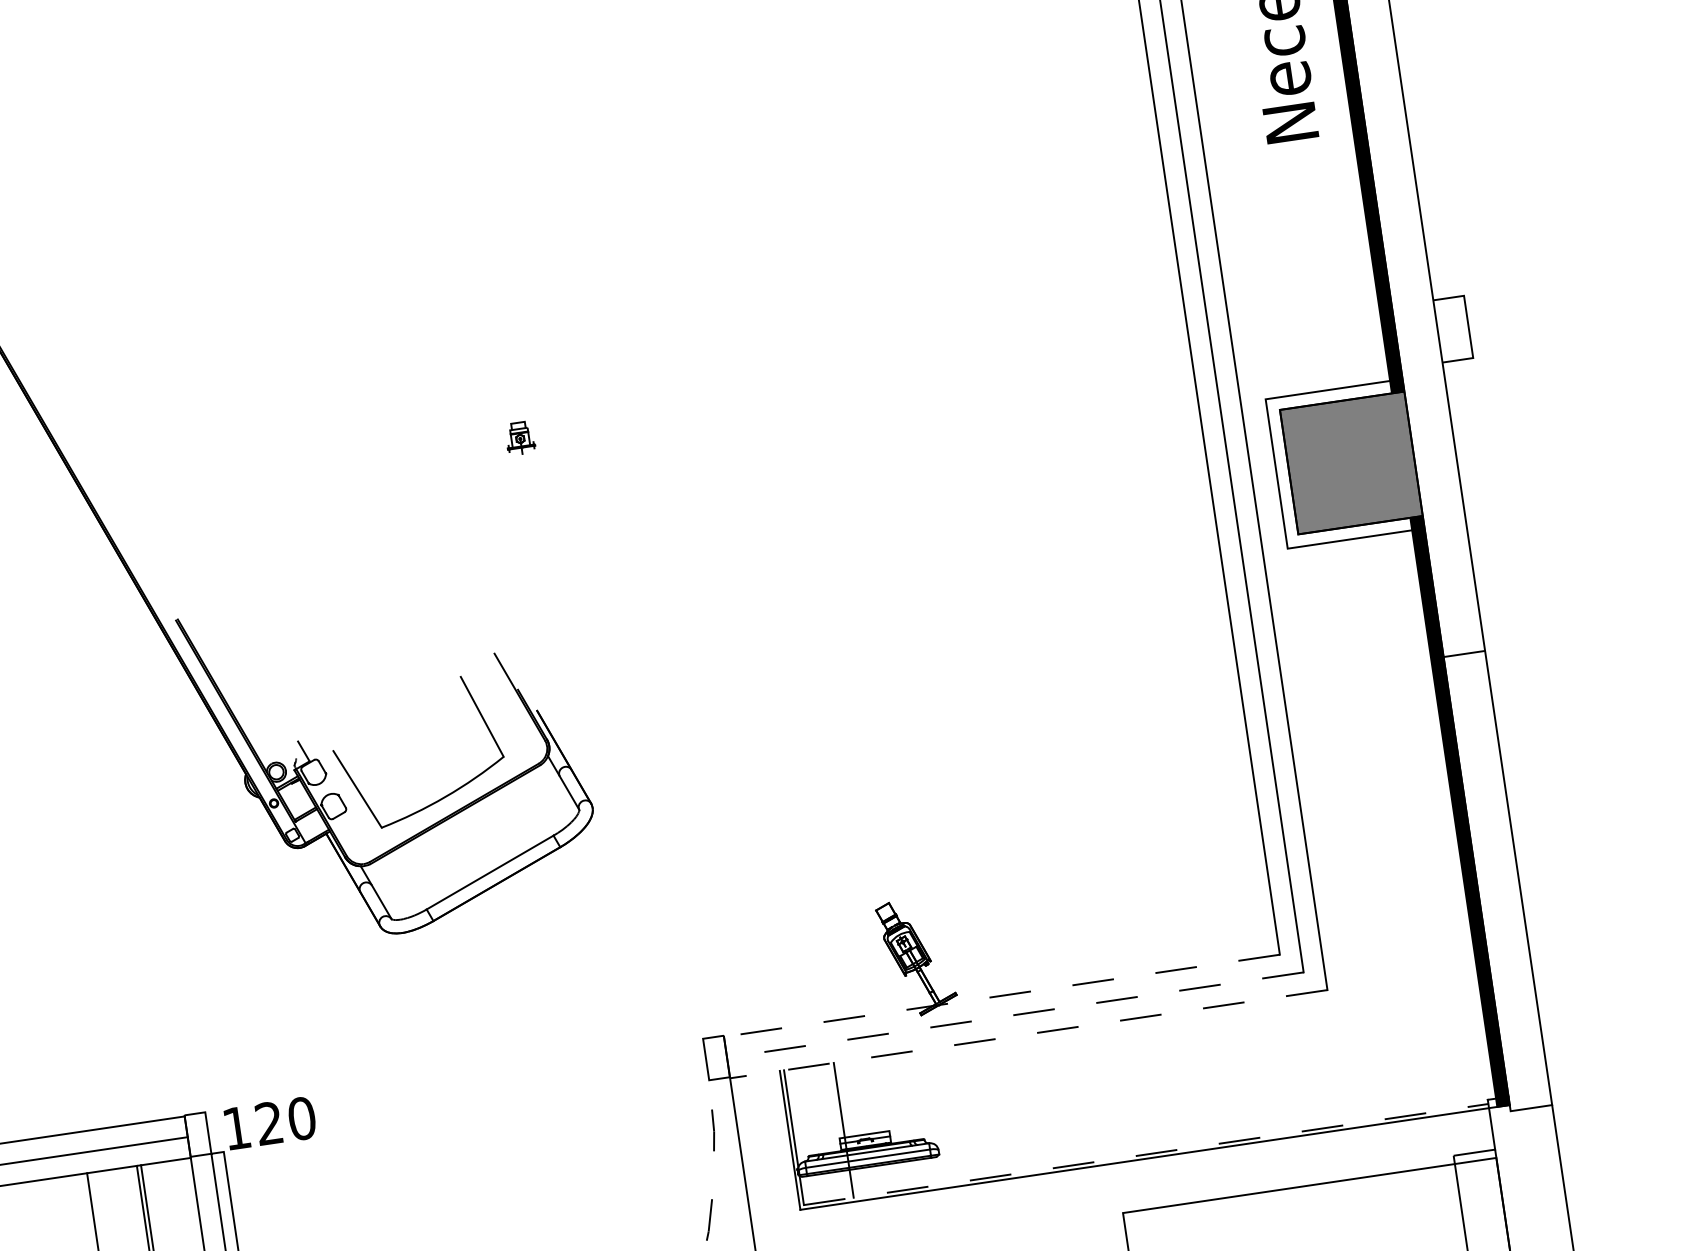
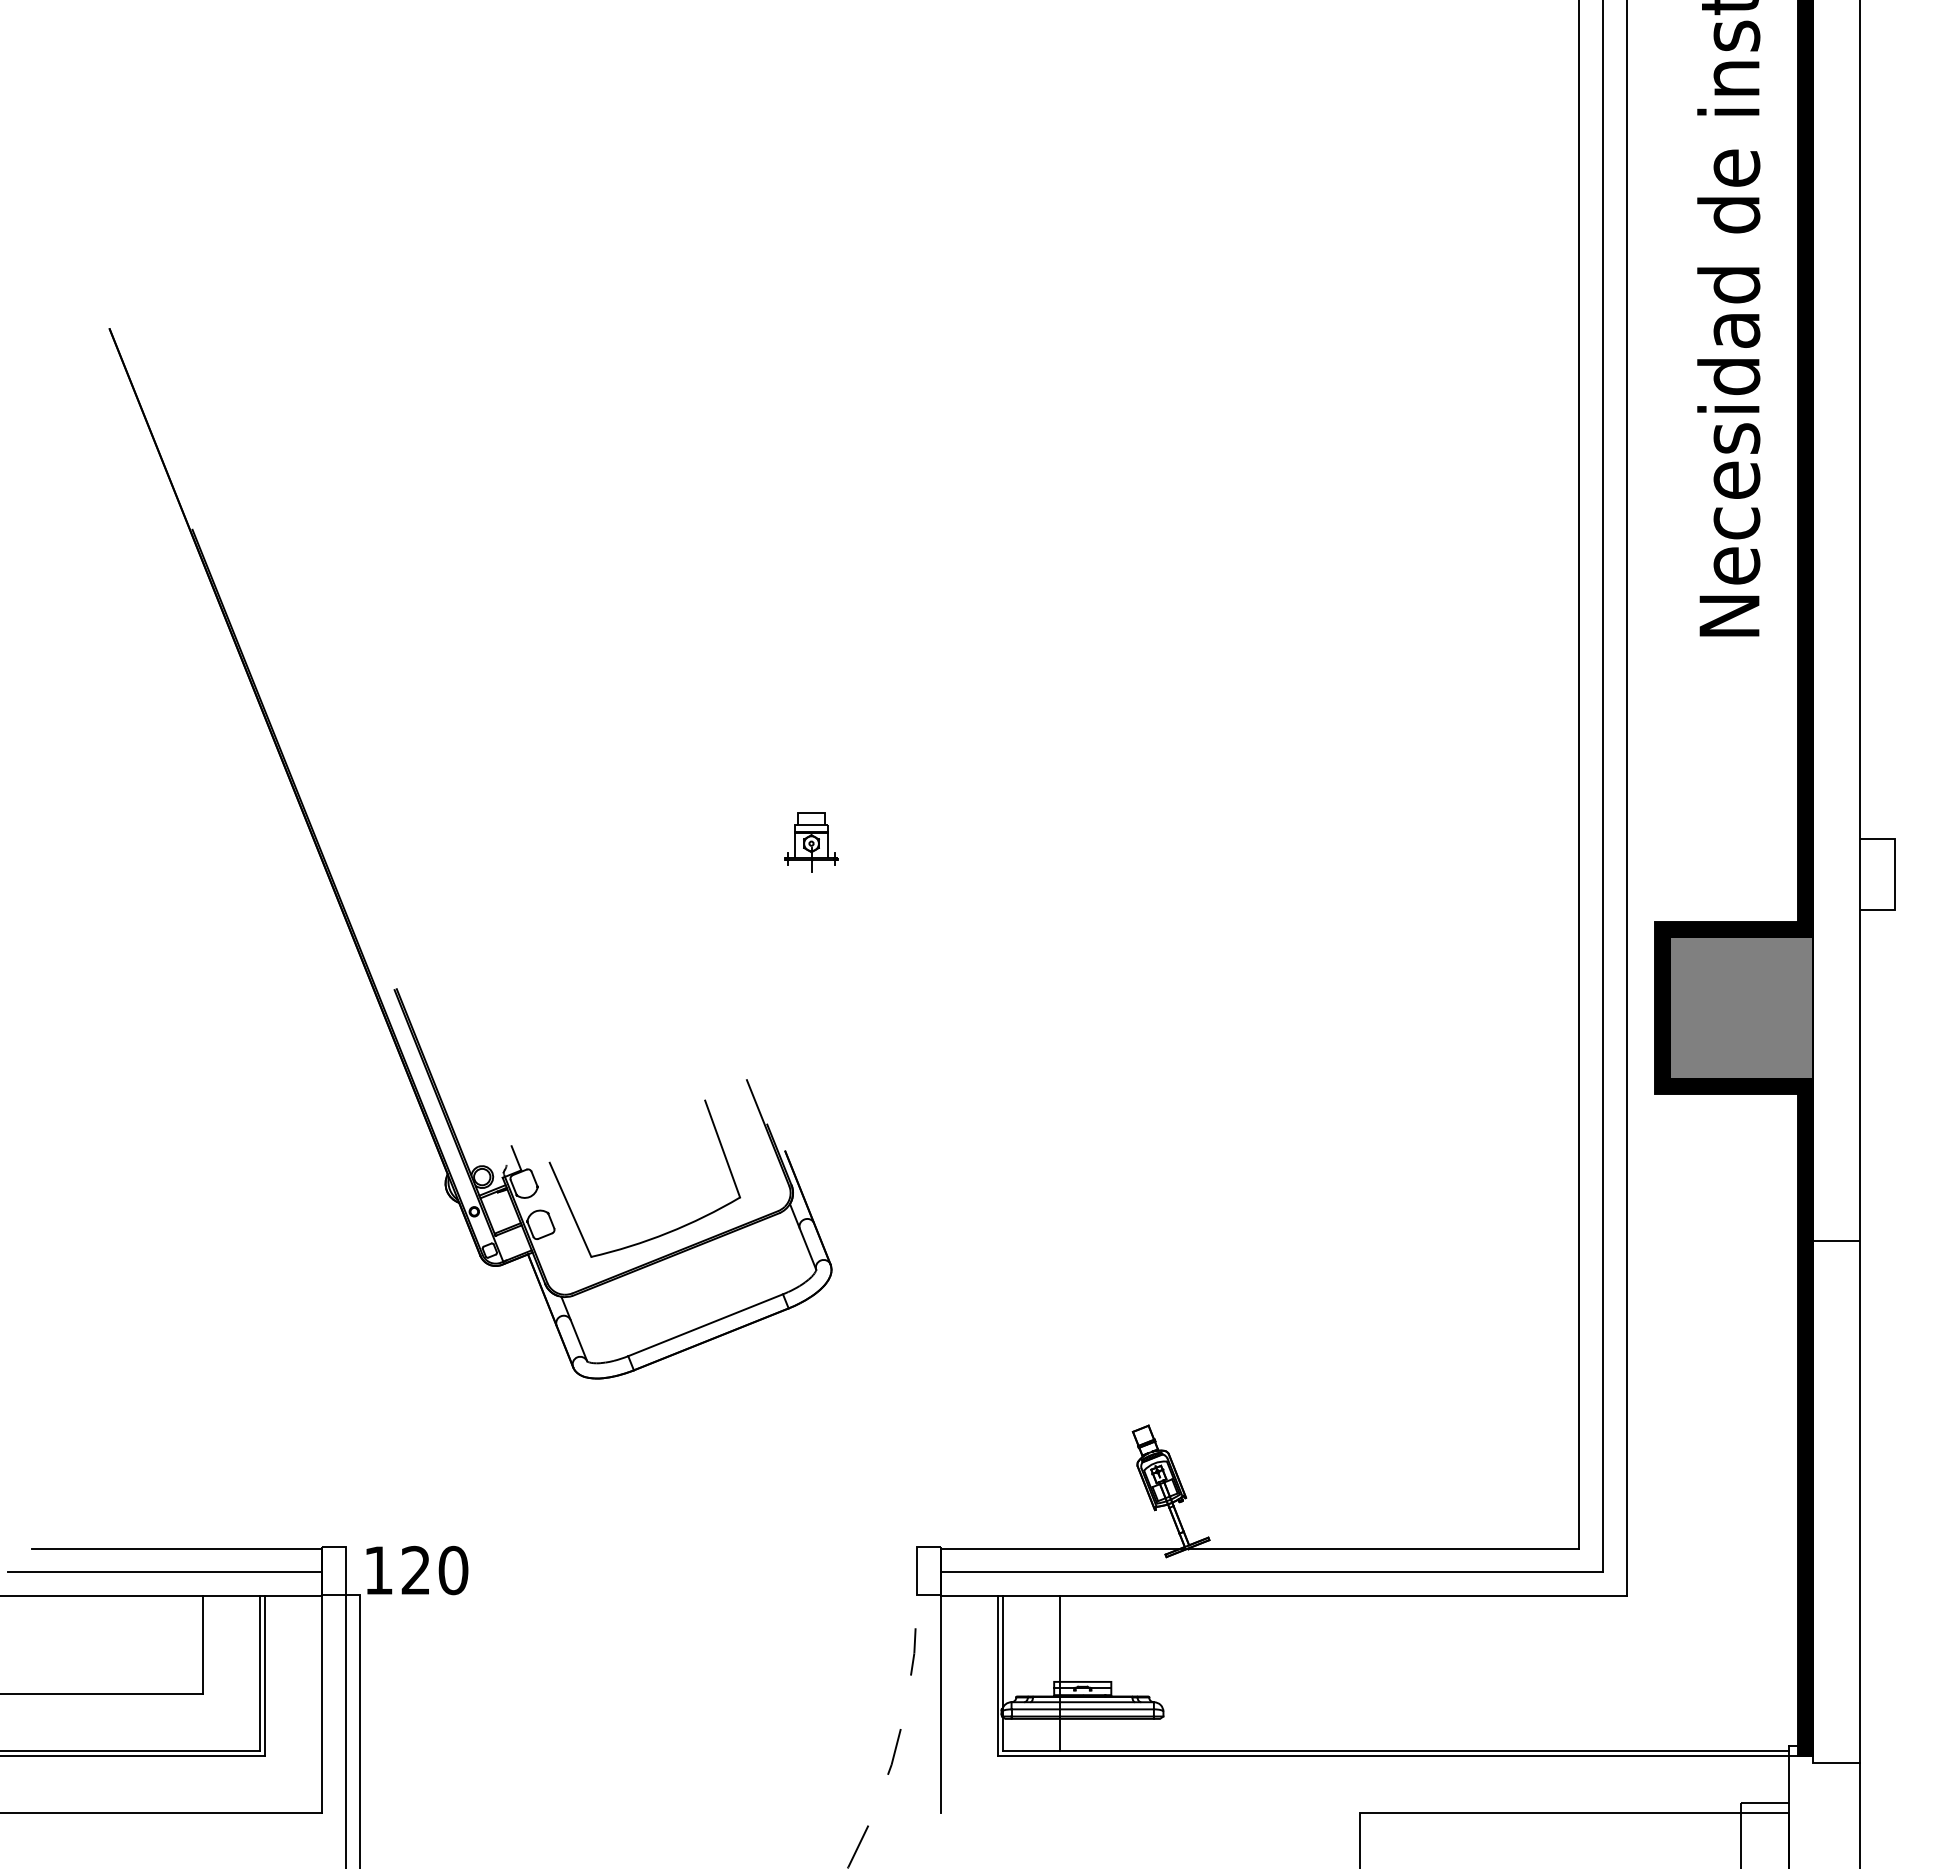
part: (520, 438) -> (811, 842), size x1.67
fill: (1338, 464) -> (1726, 1007), added
line: (1001, 995) -> (1259, 1548), dashed -> solid
line: (1015, 1015) -> (1272, 1572), dashed -> solid
line: (1028, 1034) -> (1283, 1596), dashed -> solid
line: (1145, 1154) -> (1395, 1750), dashed -> solid

